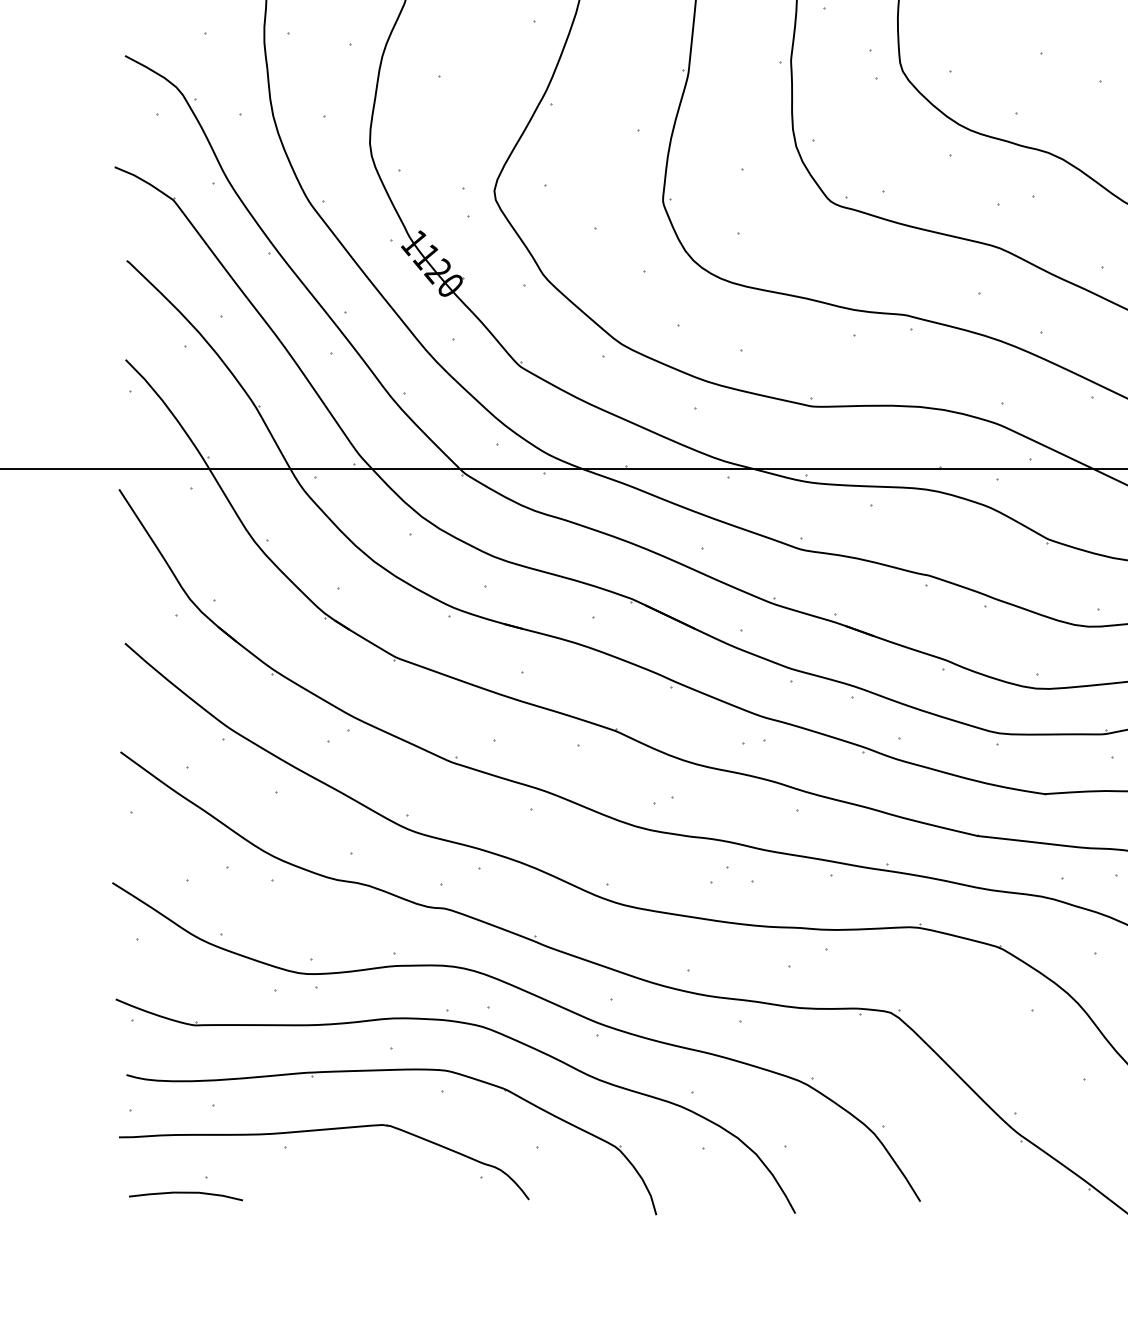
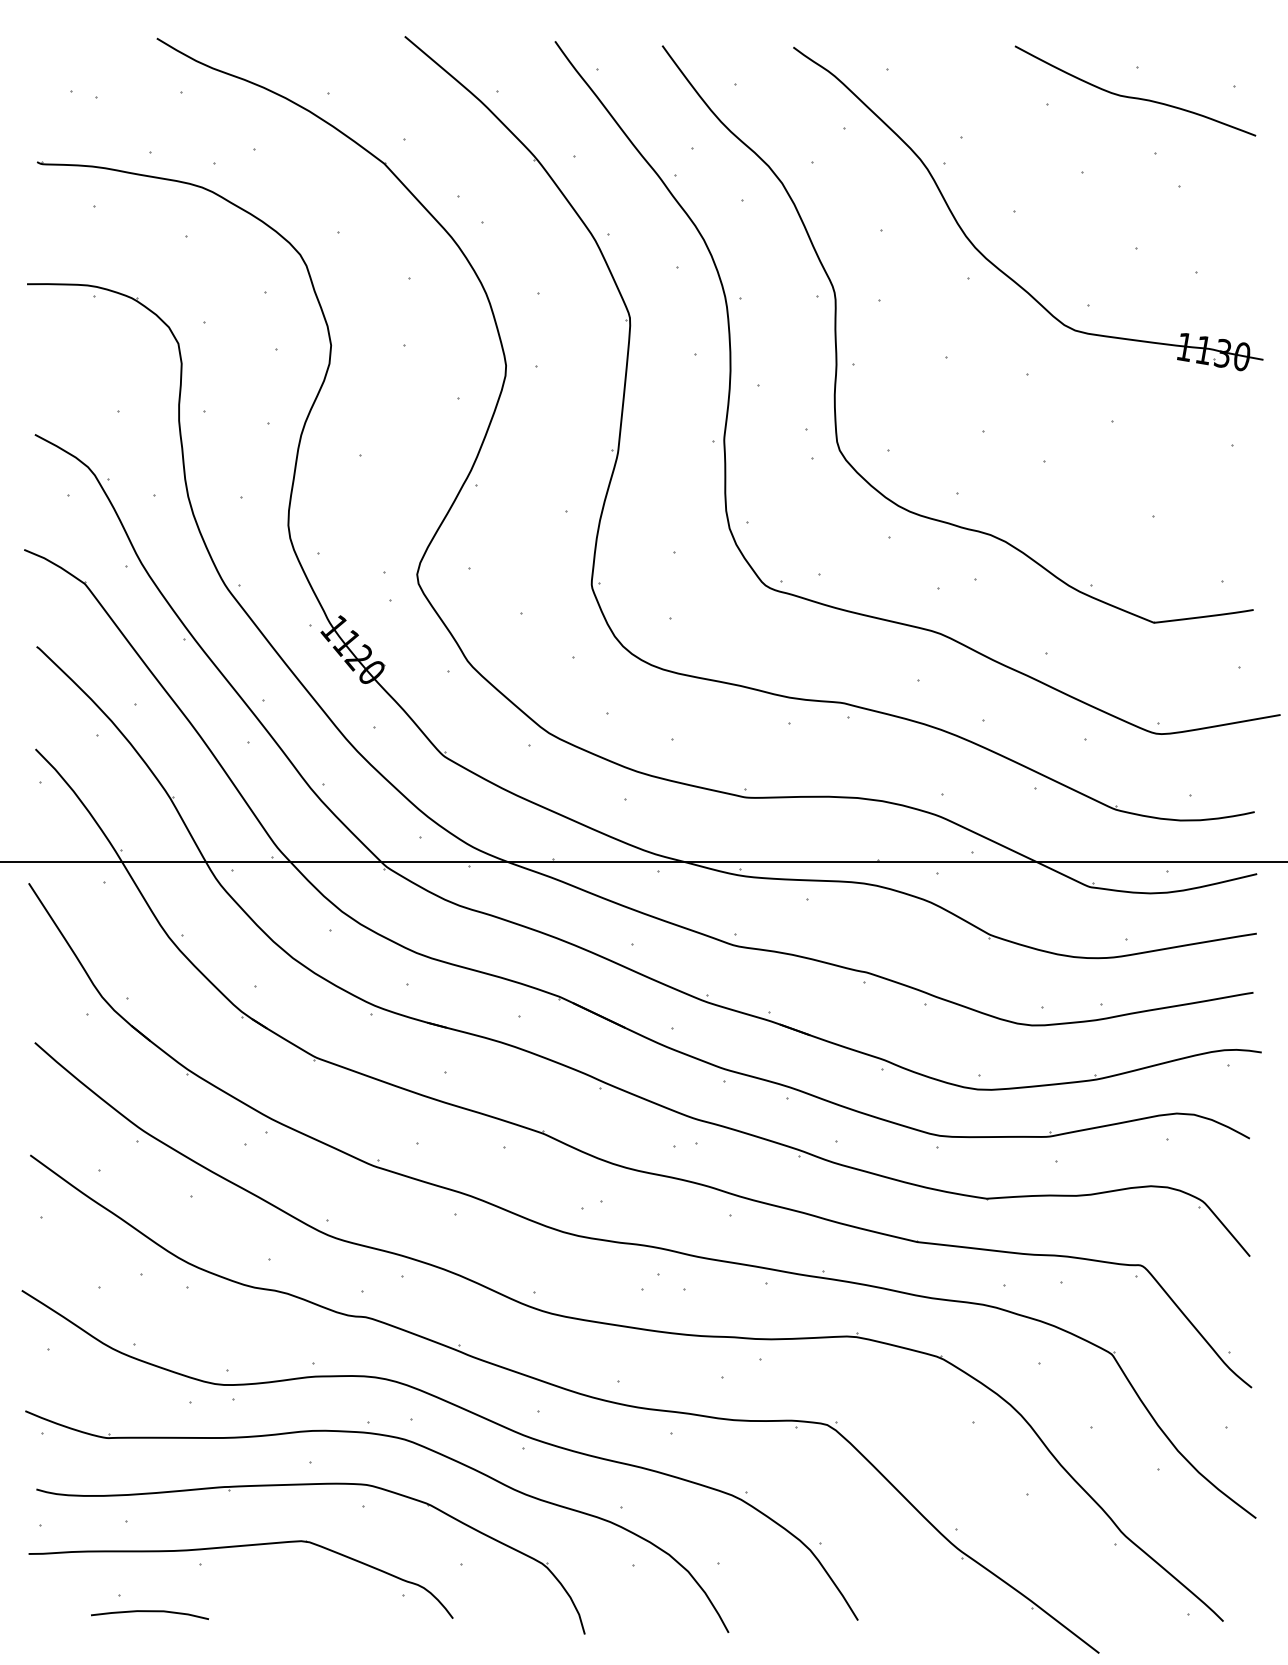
curve: (185, 1193) -> (149, 1612), moved

